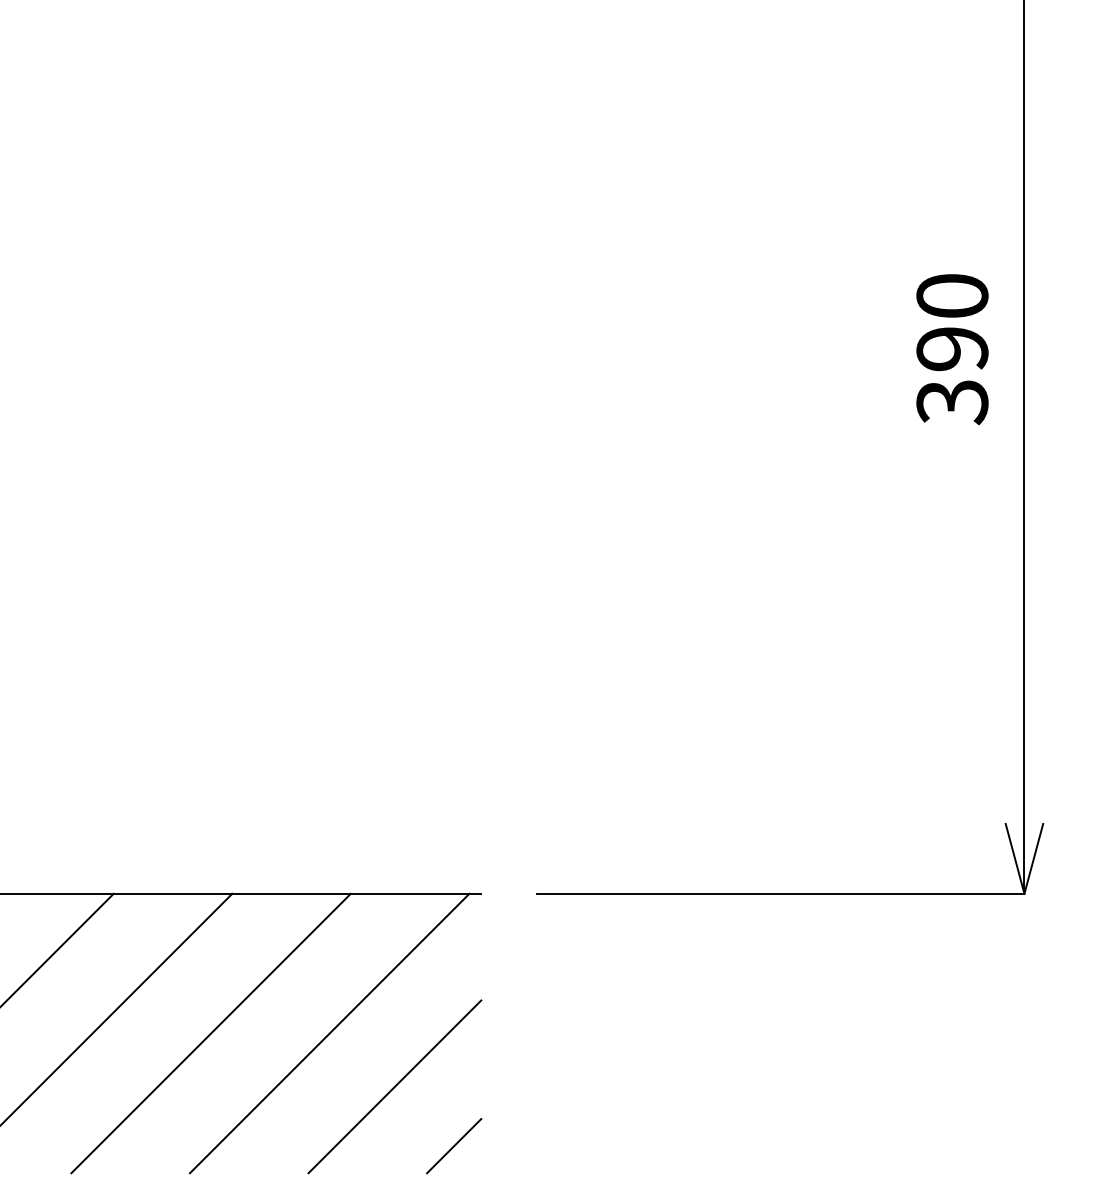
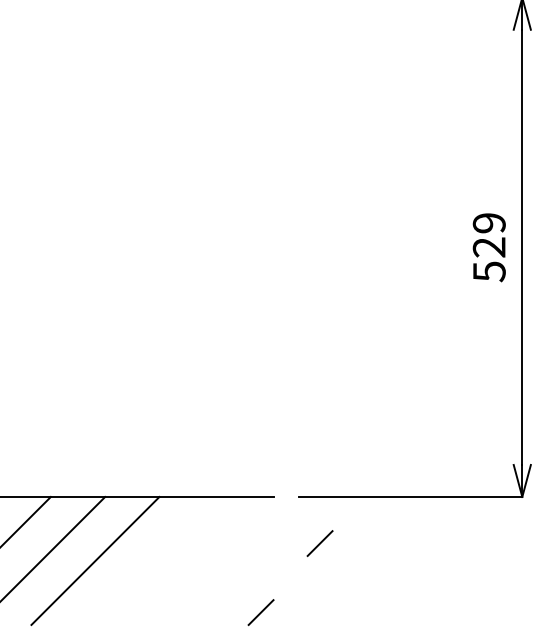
text: (950, 349) -> (488, 247), 390 -> 529
line: (581, 995) -> (319, 543), added
line: (210, 1032) -> (149, 560), removed
line: (330, 1032) -> (204, 560), removed
line: (393, 1084) -> (233, 584), removed

